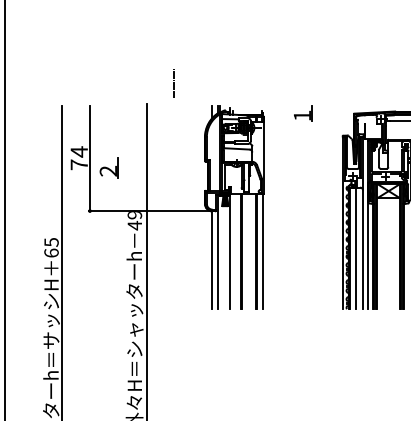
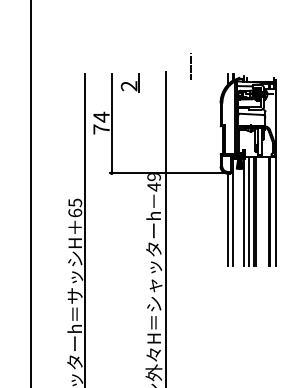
line: (173, 83) -> (190, 66), moved
part: (108, 167) -> (129, 82), moved
line: (234, 251) -> (248, 211), added

